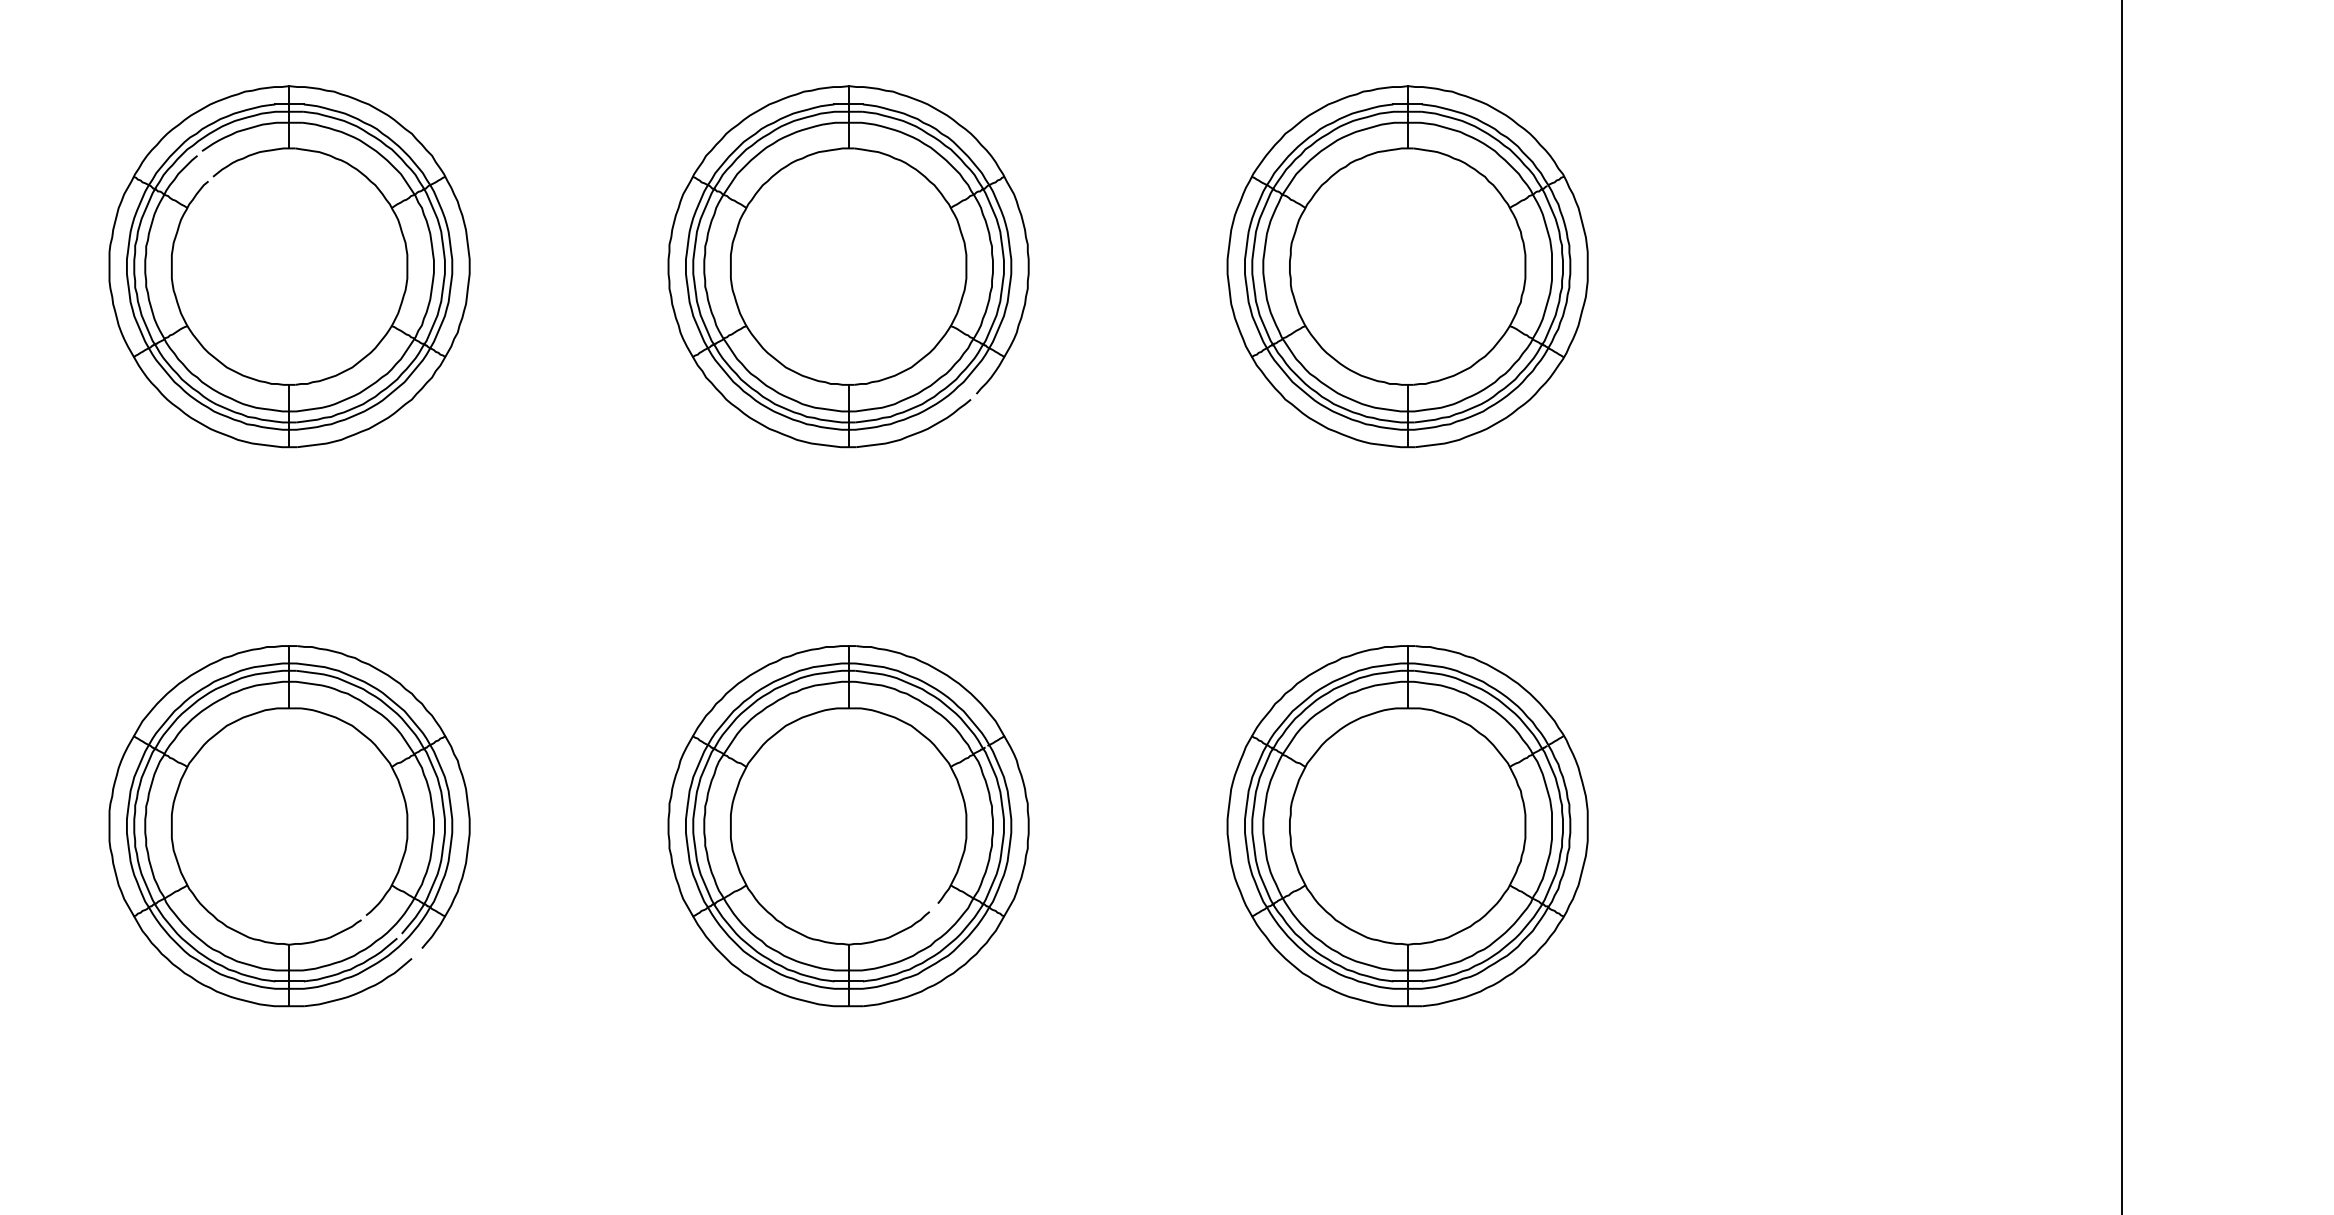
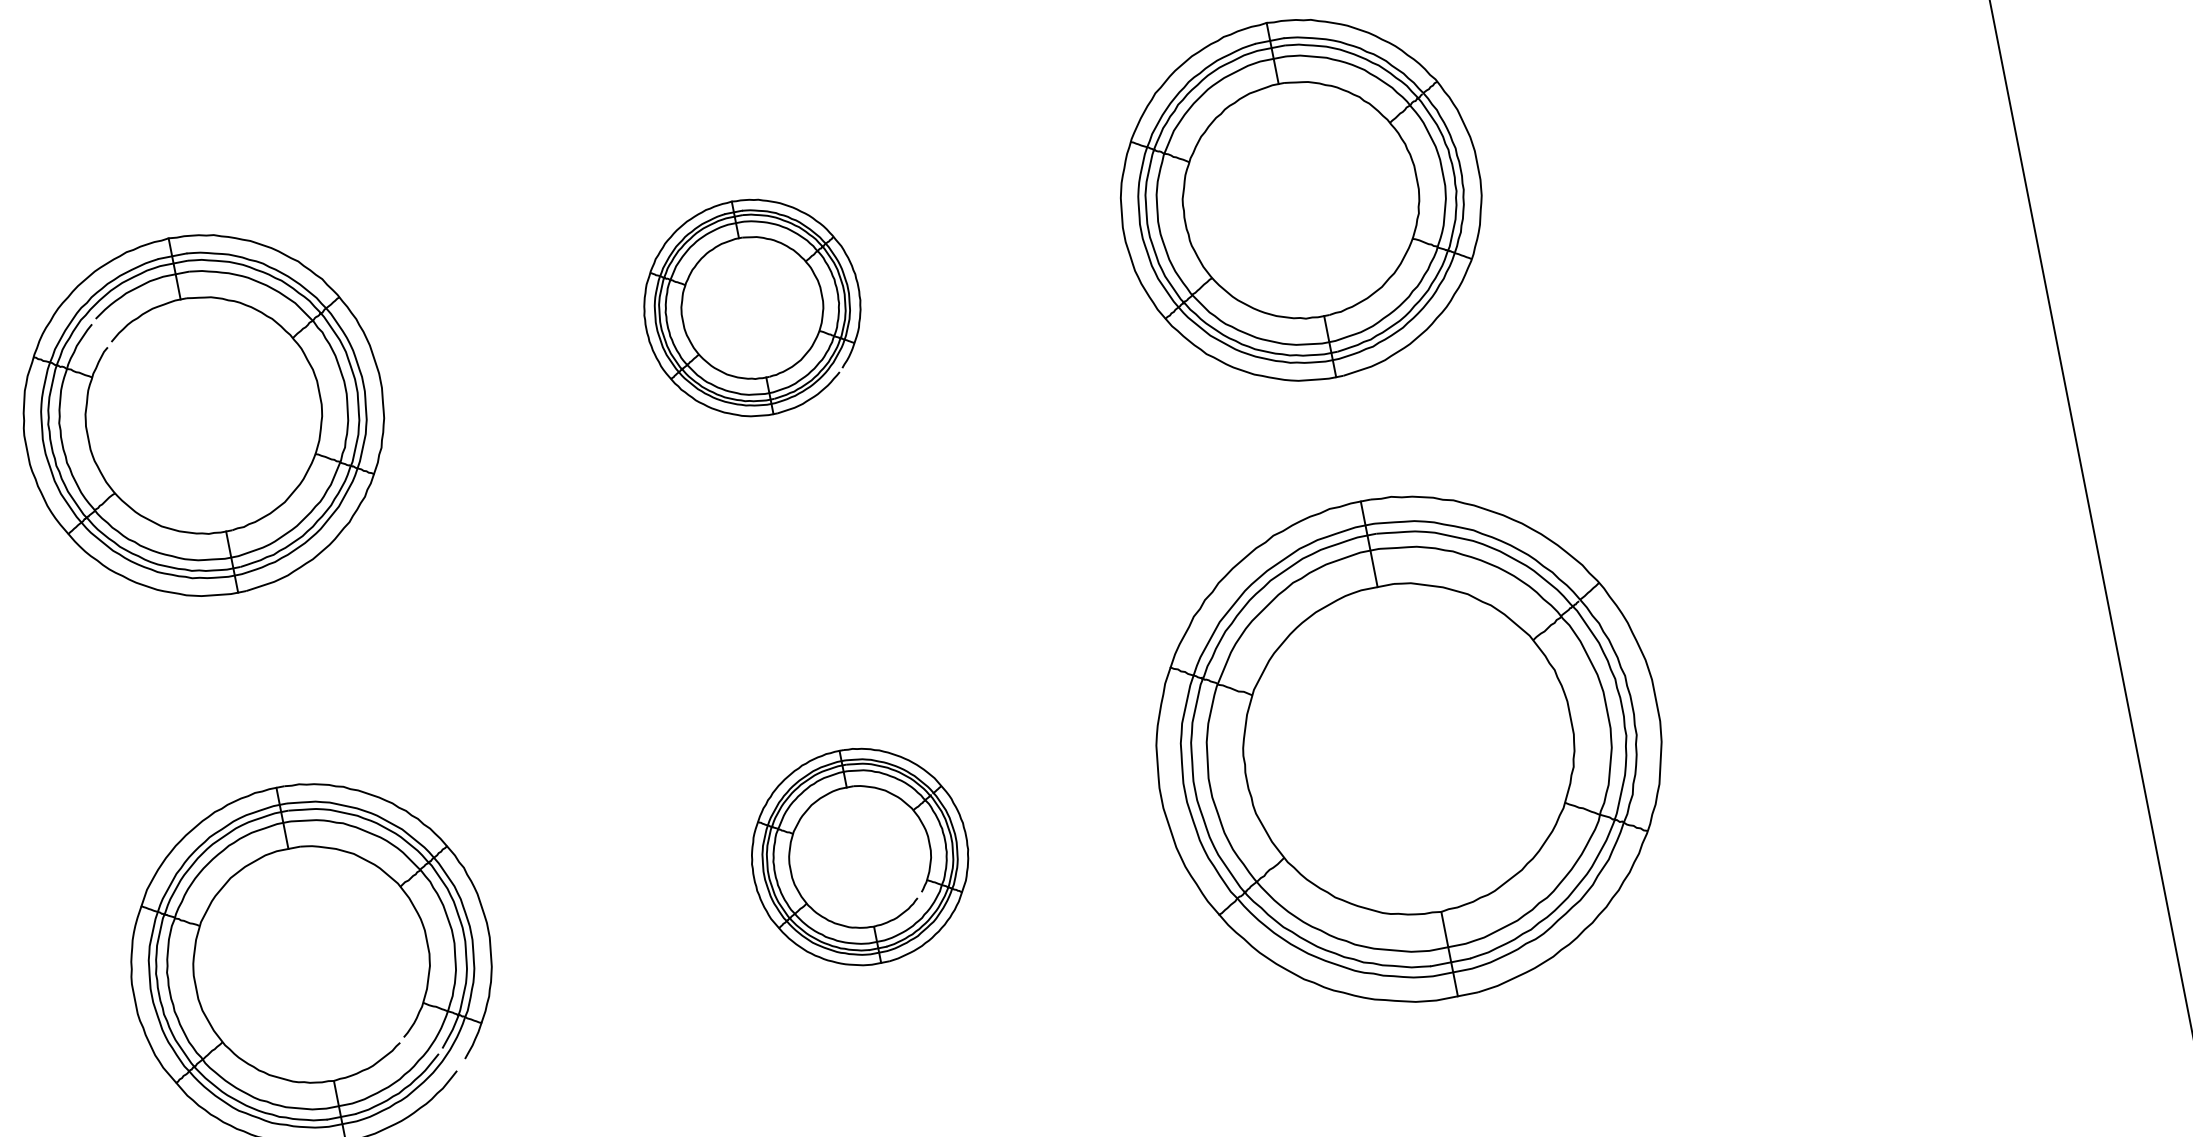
part: (848, 266) -> (752, 307), size x0.6
part: (848, 826) -> (860, 857), size x0.6
part: (1407, 826) -> (1408, 749), size x1.4

